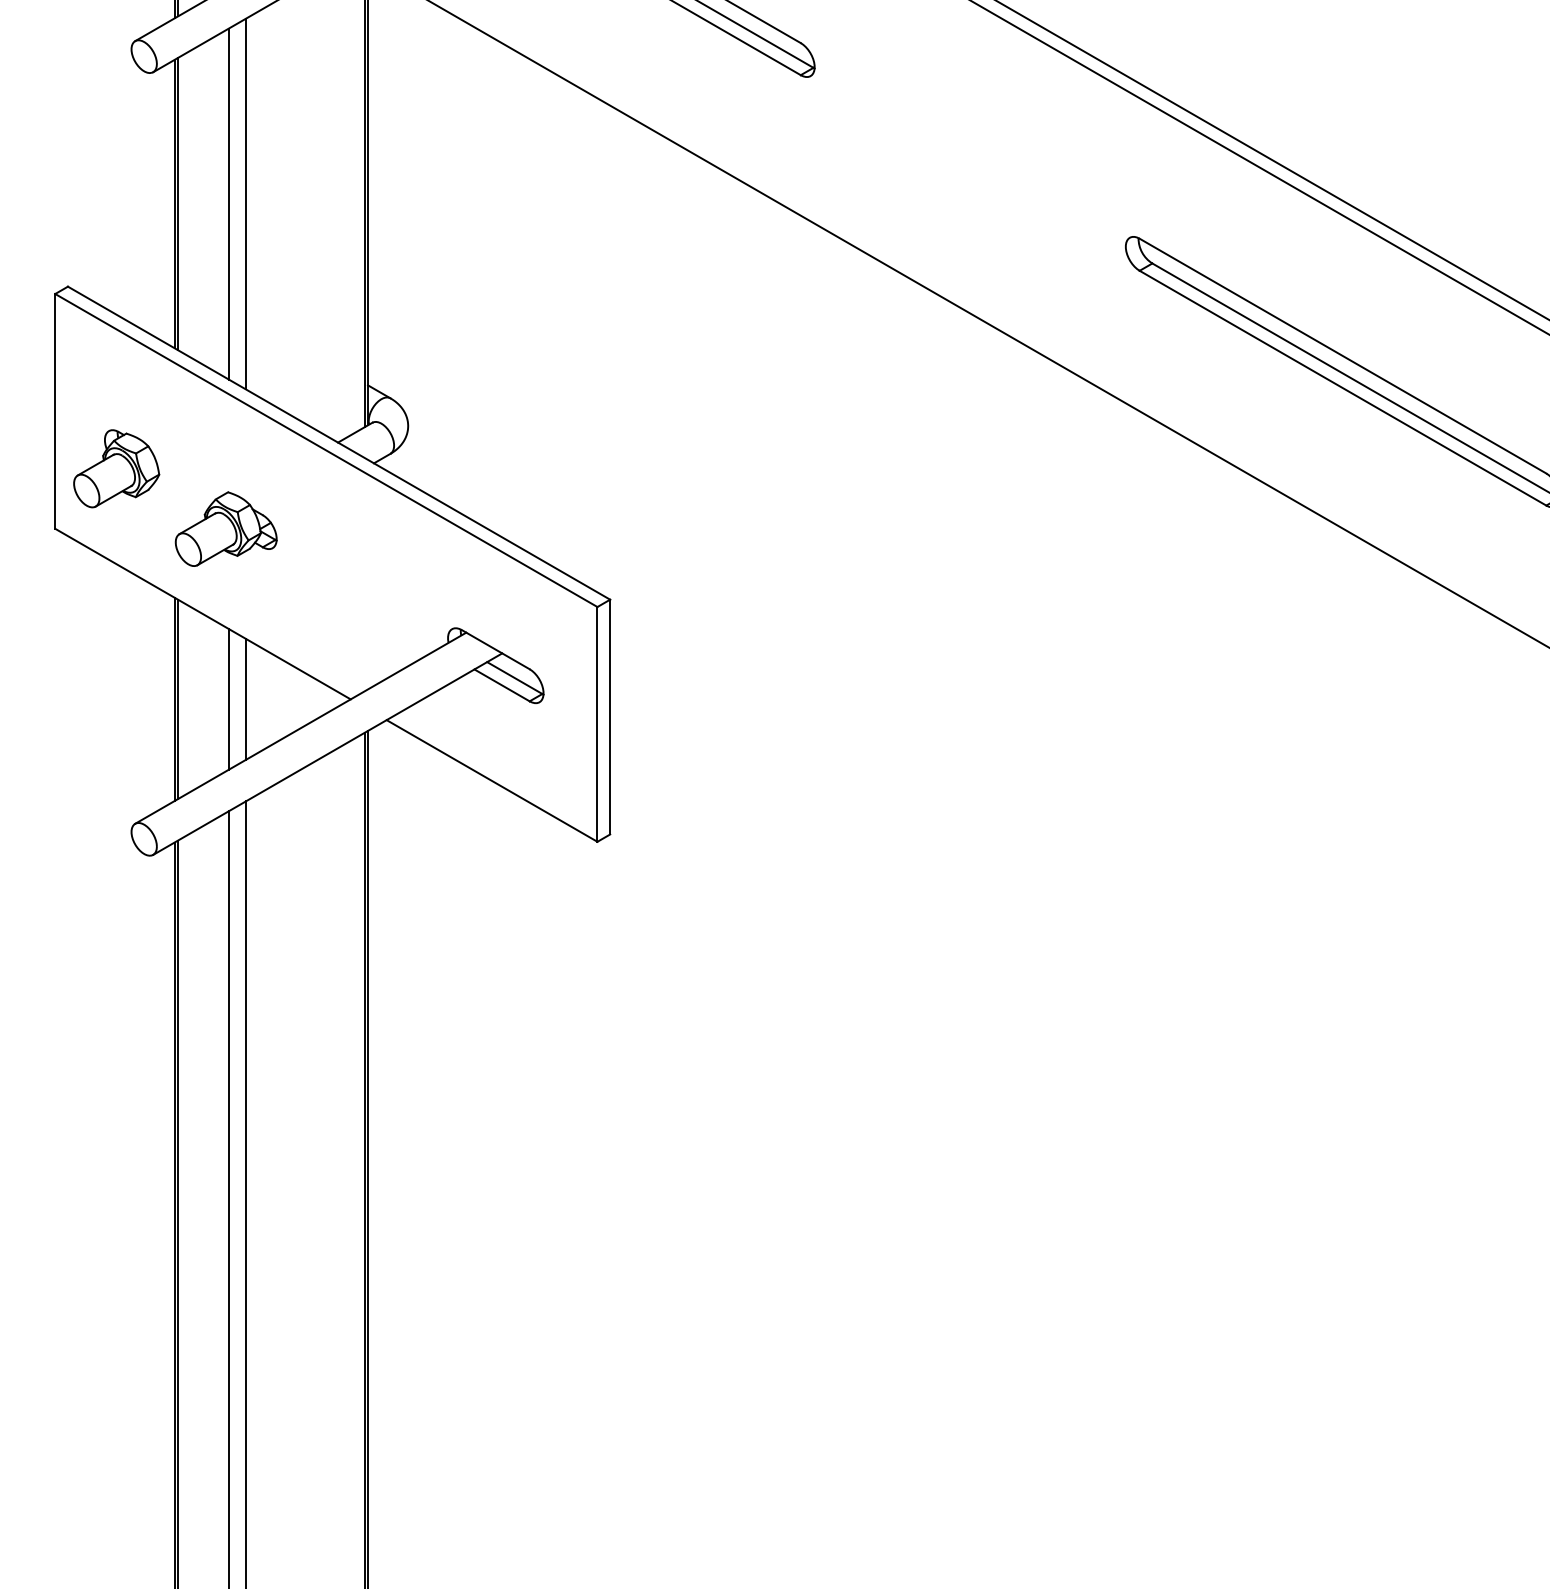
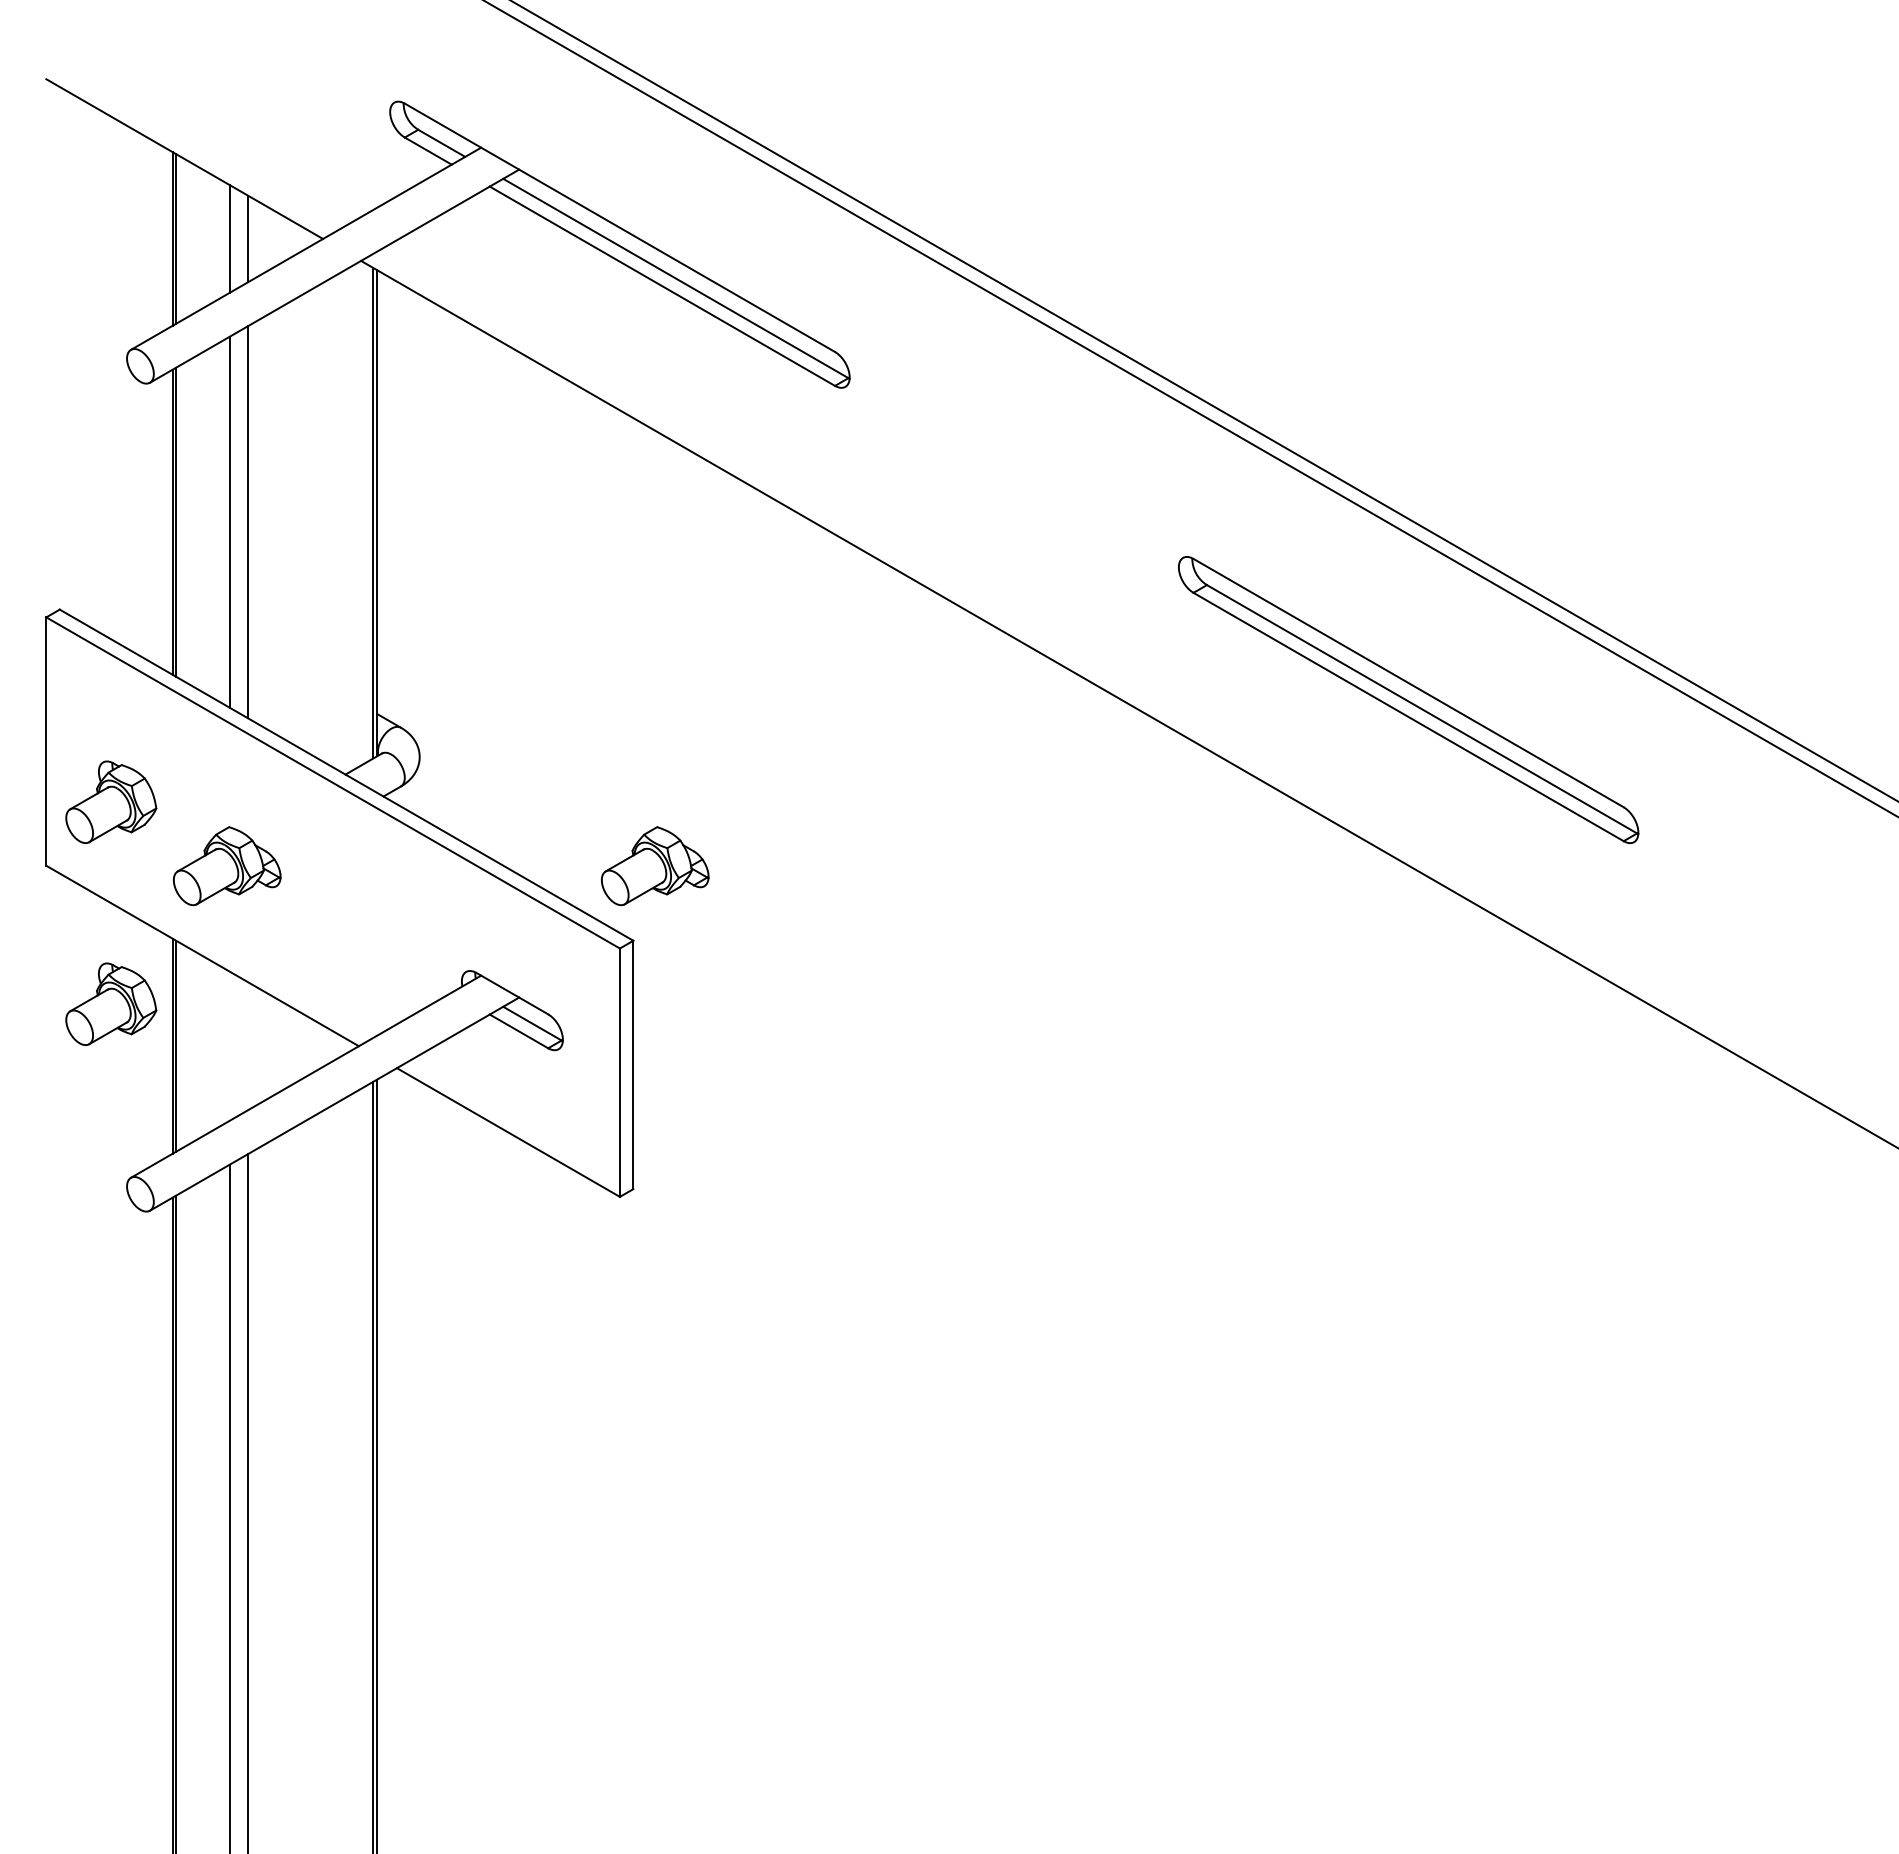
part: (631, 529) -> (655, 866), added
part: (116, 659) -> (111, 1003), added
line: (229, 698) -> (230, 1045), removed
line: (246, 699) -> (248, 1046), removed

